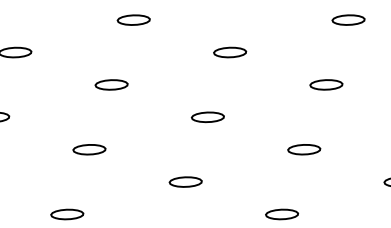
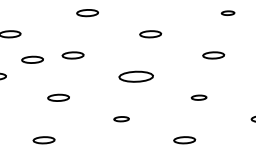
part: (347, 20) -> (227, 13), size x0.6
part: (49, 91) -> (32, 59), added
part: (206, 117) -> (135, 76), size x1.6
part: (303, 149) -> (198, 97), size x0.7
part: (185, 182) -> (121, 119), size x0.7

